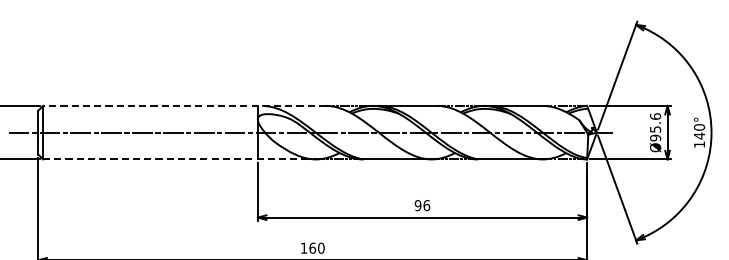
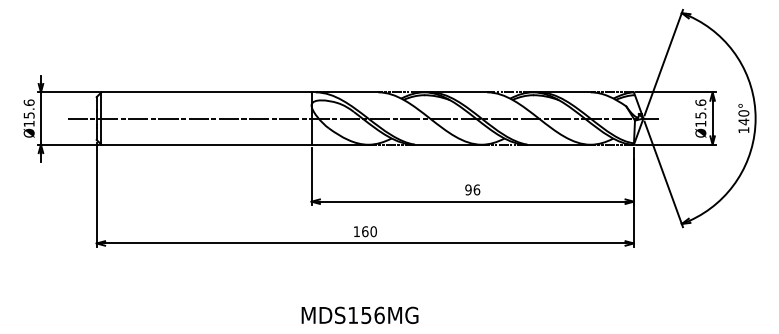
line: (184, 106) -> (239, 92), dashed -> solid
text: (655, 137) -> (700, 123), Ø95.6 -> Ø15.6
line: (181, 159) -> (236, 144), dashed -> solid

